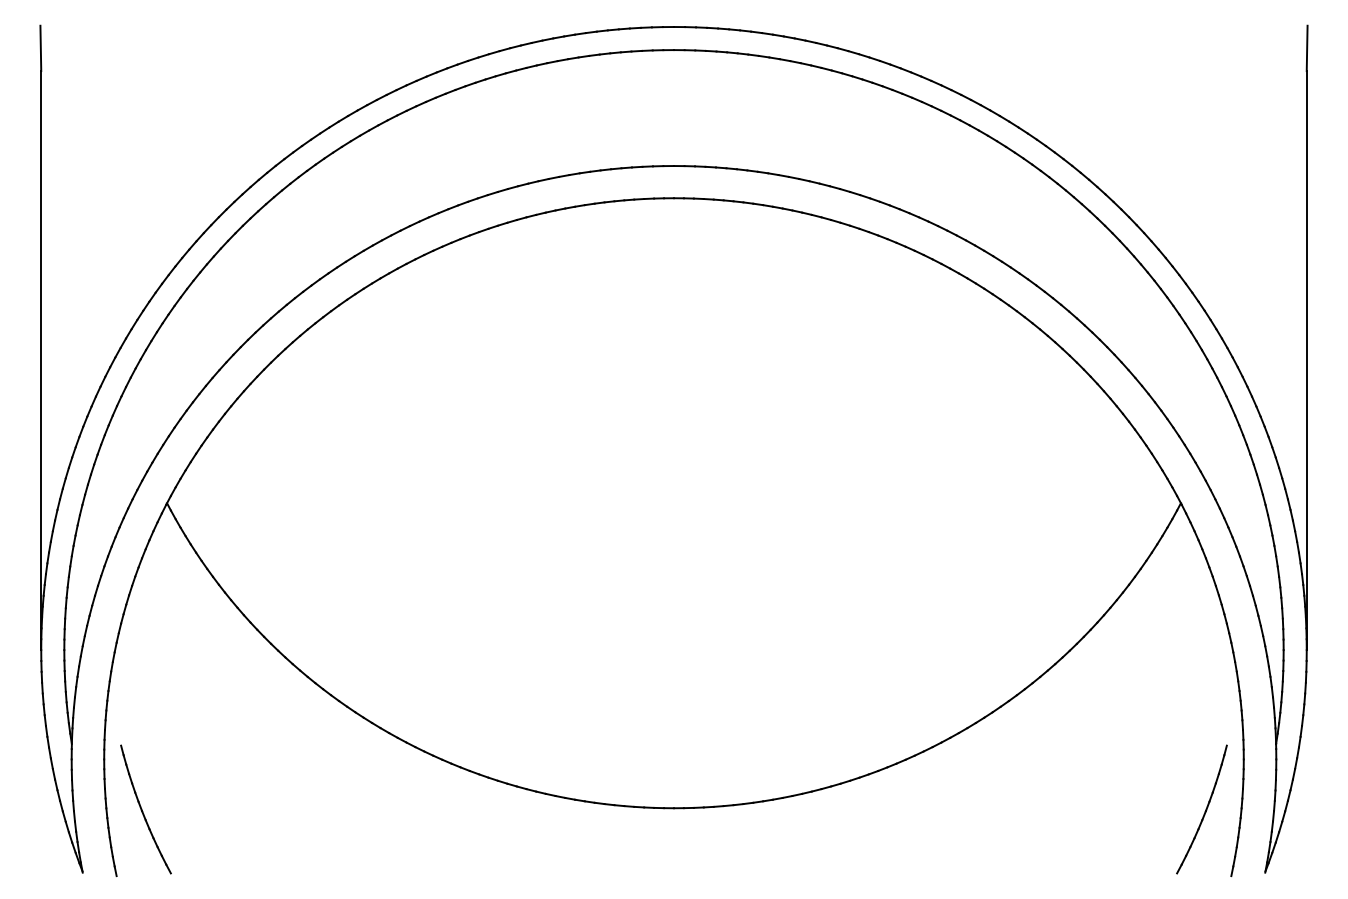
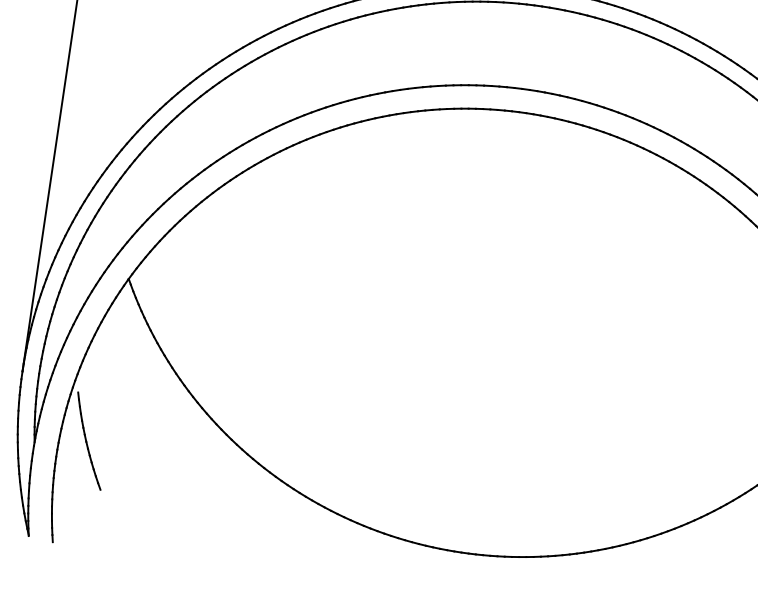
part: (145, 809) -> (88, 441), moved

